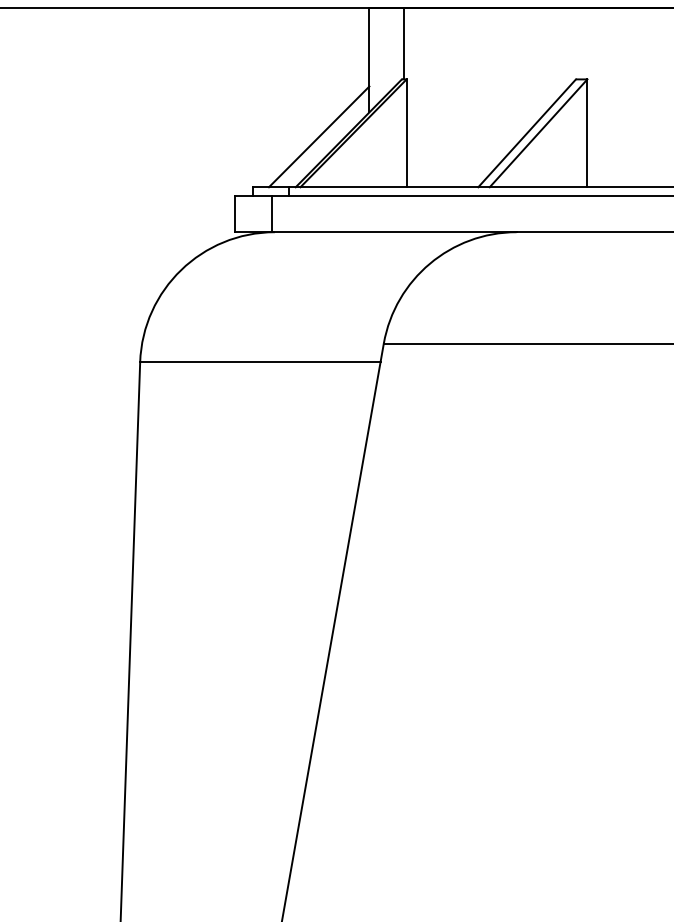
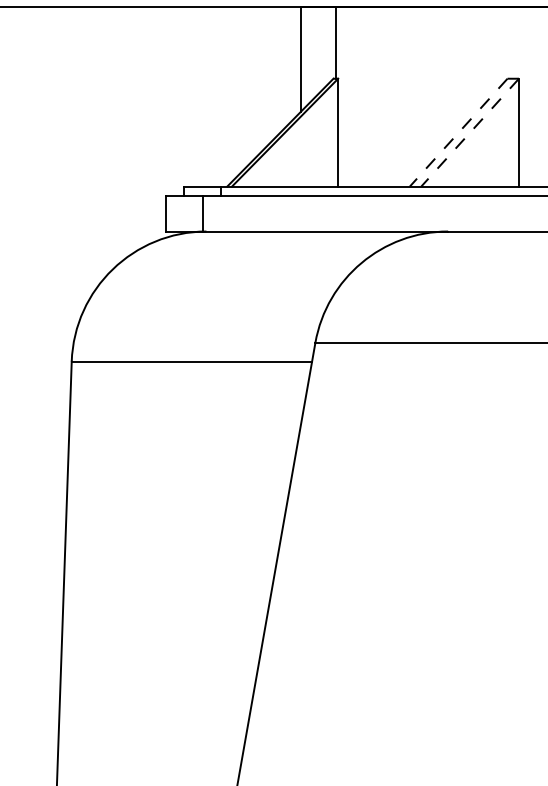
line: (527, 133) -> (459, 132), solid -> dashed
line: (538, 133) -> (470, 132), solid -> dashed
line: (318, 136) -> (250, 135), removed

